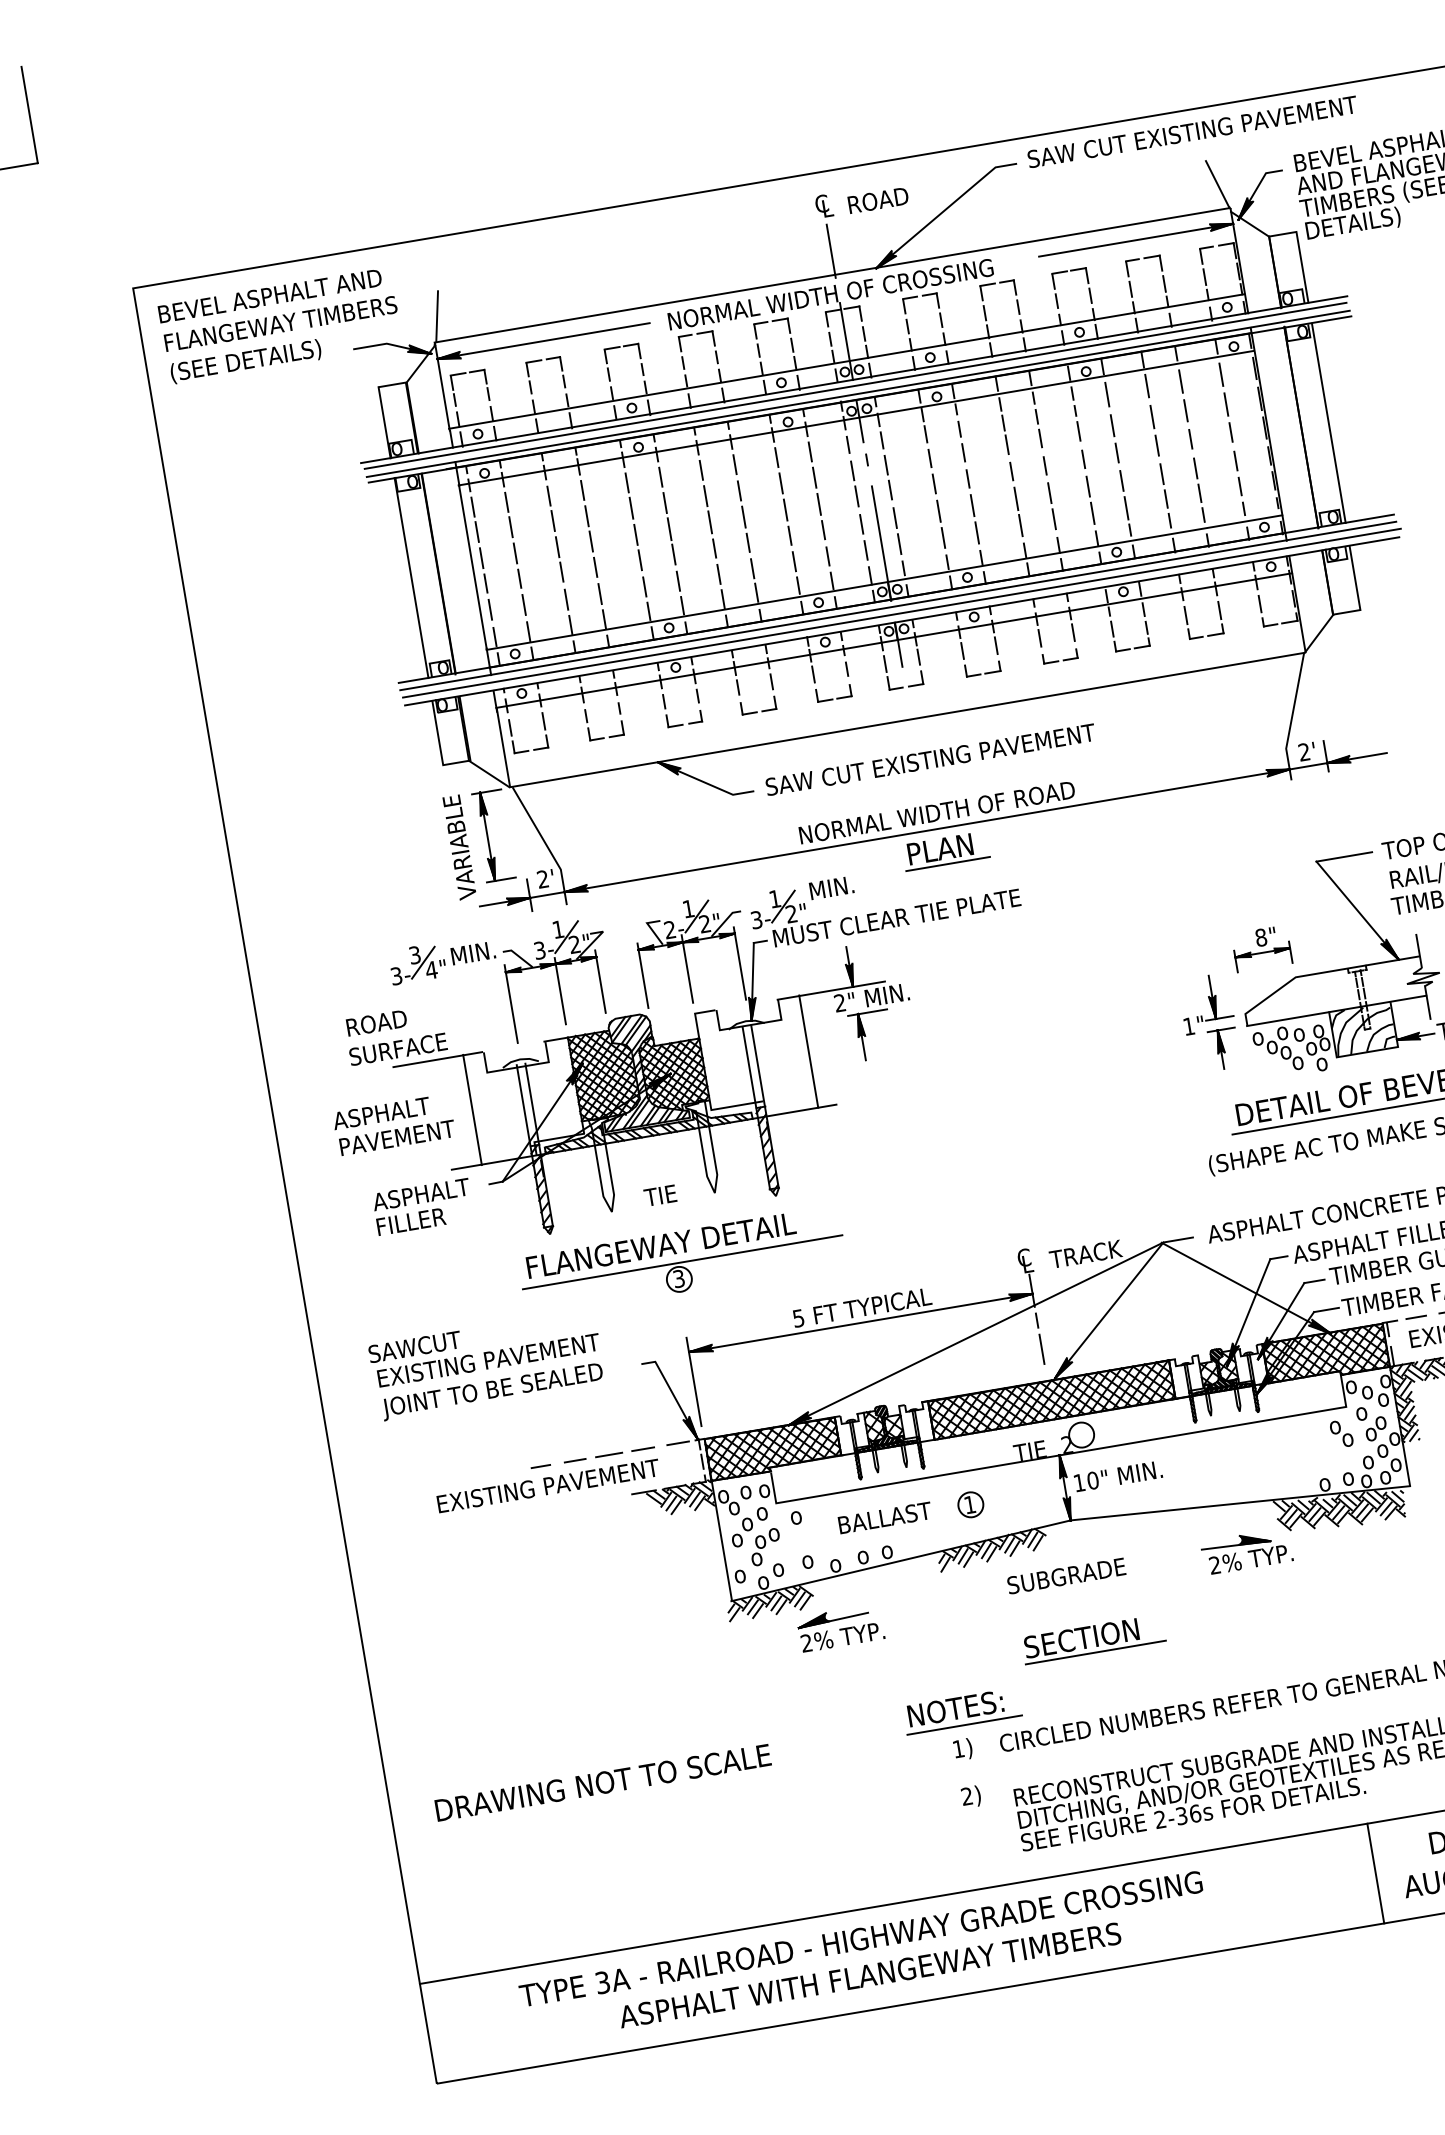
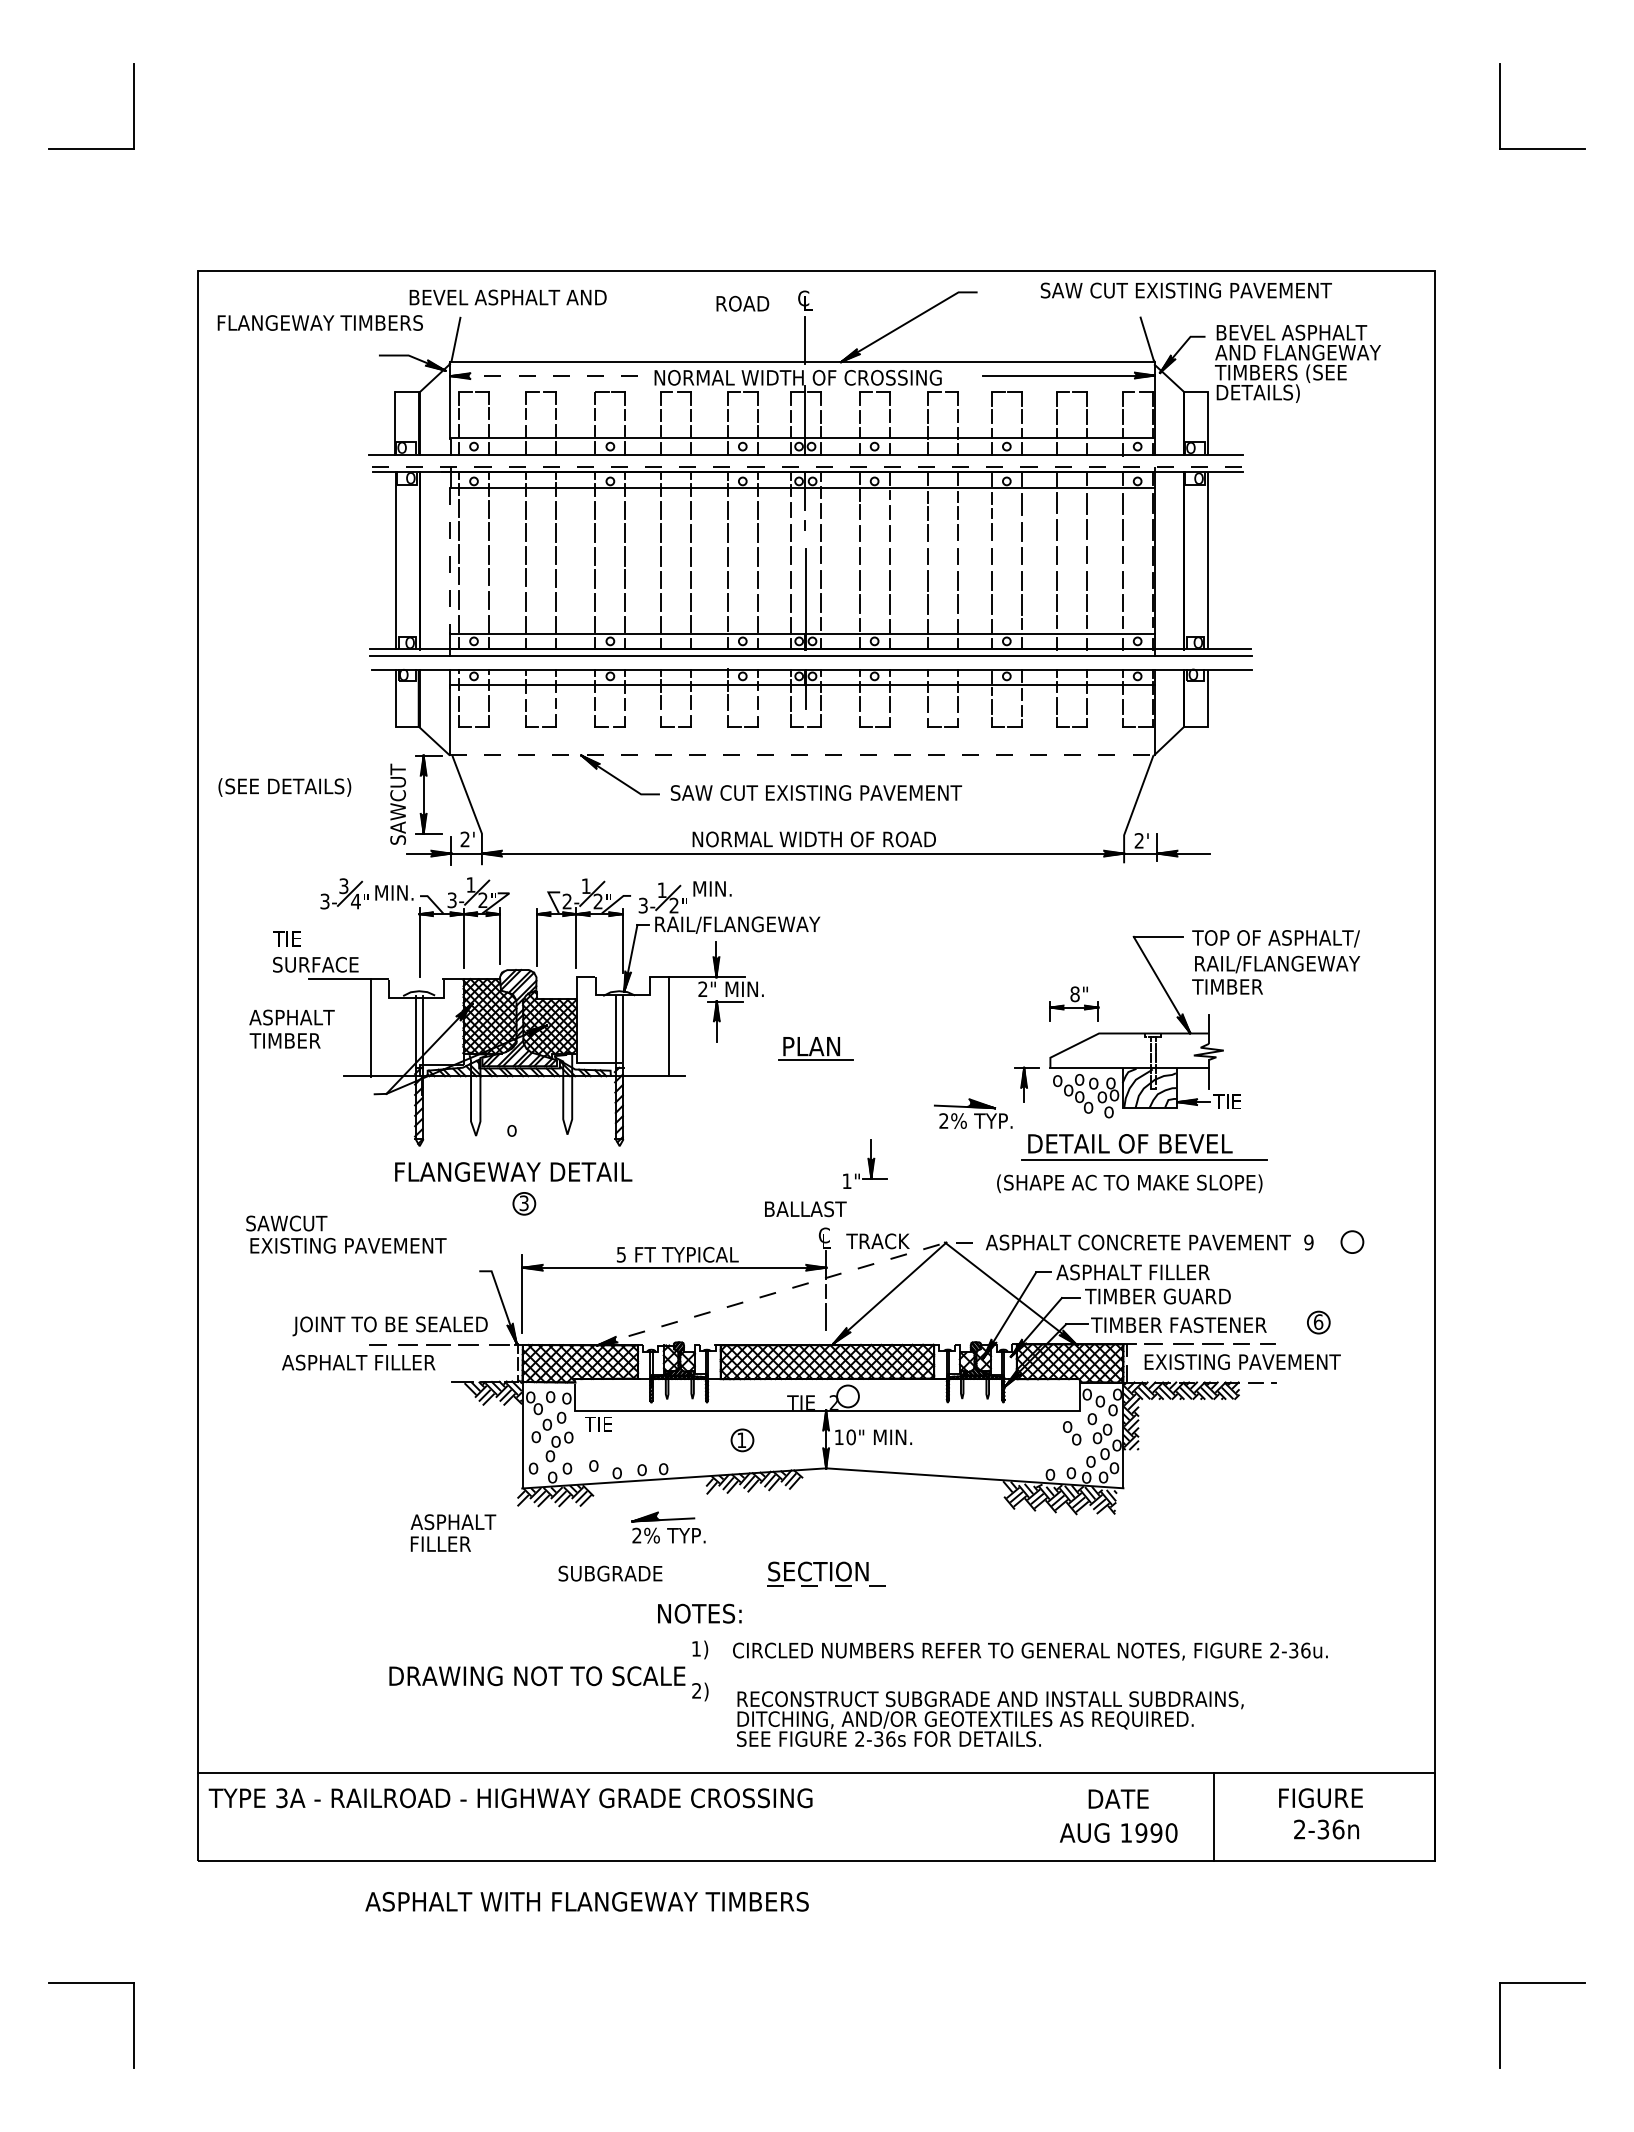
text: (1191, 132) -> (1185, 290), moved
text: (877, 200) -> (742, 303), moved
text: (269, 296) -> (507, 297), moved
line: (544, 341) -> (544, 376), solid -> dashed
text: (245, 361) -> (284, 787), moved
line: (854, 386) -> (805, 460), removed
line: (858, 393) -> (807, 467), solid -> dashed
line: (473, 567) -> (450, 560), solid -> dashed
line: (901, 613) -> (812, 662), removed
line: (906, 720) -> (801, 755), solid -> dashed
text: (460, 846) -> (398, 799), VARIABLE -> SAWCUT
part: (945, 850) -> (815, 1048), moved
text: (898, 917) -> (765, 924), MUST CLEAR TIE PLATE -> RAIL/FLANGEWAY
part: (1206, 1002) -> (865, 1163), moved
text: (375, 1022) -> (300, 938), ROAD -> TIE
text: (396, 1137) -> (301, 1040), PAVEMENT -> TIMBER
text: (659, 1195) -> (519, 1128), TIE -> o
text: (423, 1206) -> (453, 1532), moved
line: (682, 1262) -> (529, 1189), removed
line: (990, 1327) -> (785, 1290), solid -> dashed
text: (491, 1392) -> (389, 1326), moved
text: (547, 1486) -> (380, 1362), EXISTING PAVEMENT -> ASPHALT FILLER
text: (805, 1514) -> (598, 1424), o -> TIE
text: (884, 1518) -> (805, 1209), moved
part: (1246, 1551) -> (973, 1113), moved
text: (1066, 1575) -> (610, 1573), moved
part: (840, 1628) -> (668, 1527), moved
line: (1096, 1652) -> (829, 1585), solid -> dashed
line: (964, 1725) -> (704, 1629), removed
text: (603, 1783) -> (537, 1676), moved
line: (1375, 1873) -> (1037, 1816), removed
text: (860, 1939) -> (510, 1798), moved
text: (869, 1975) -> (586, 1901), moved

